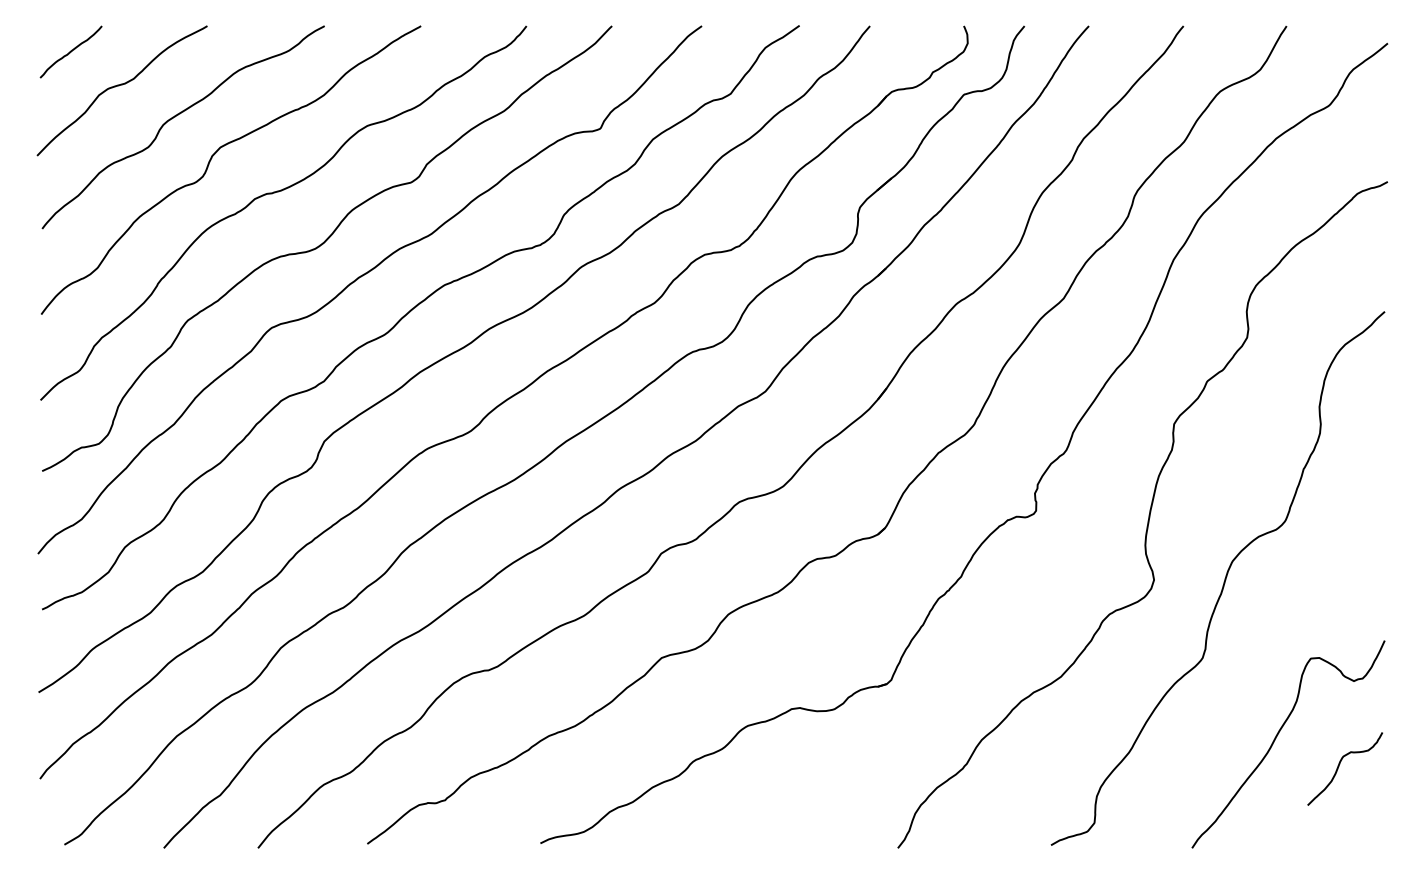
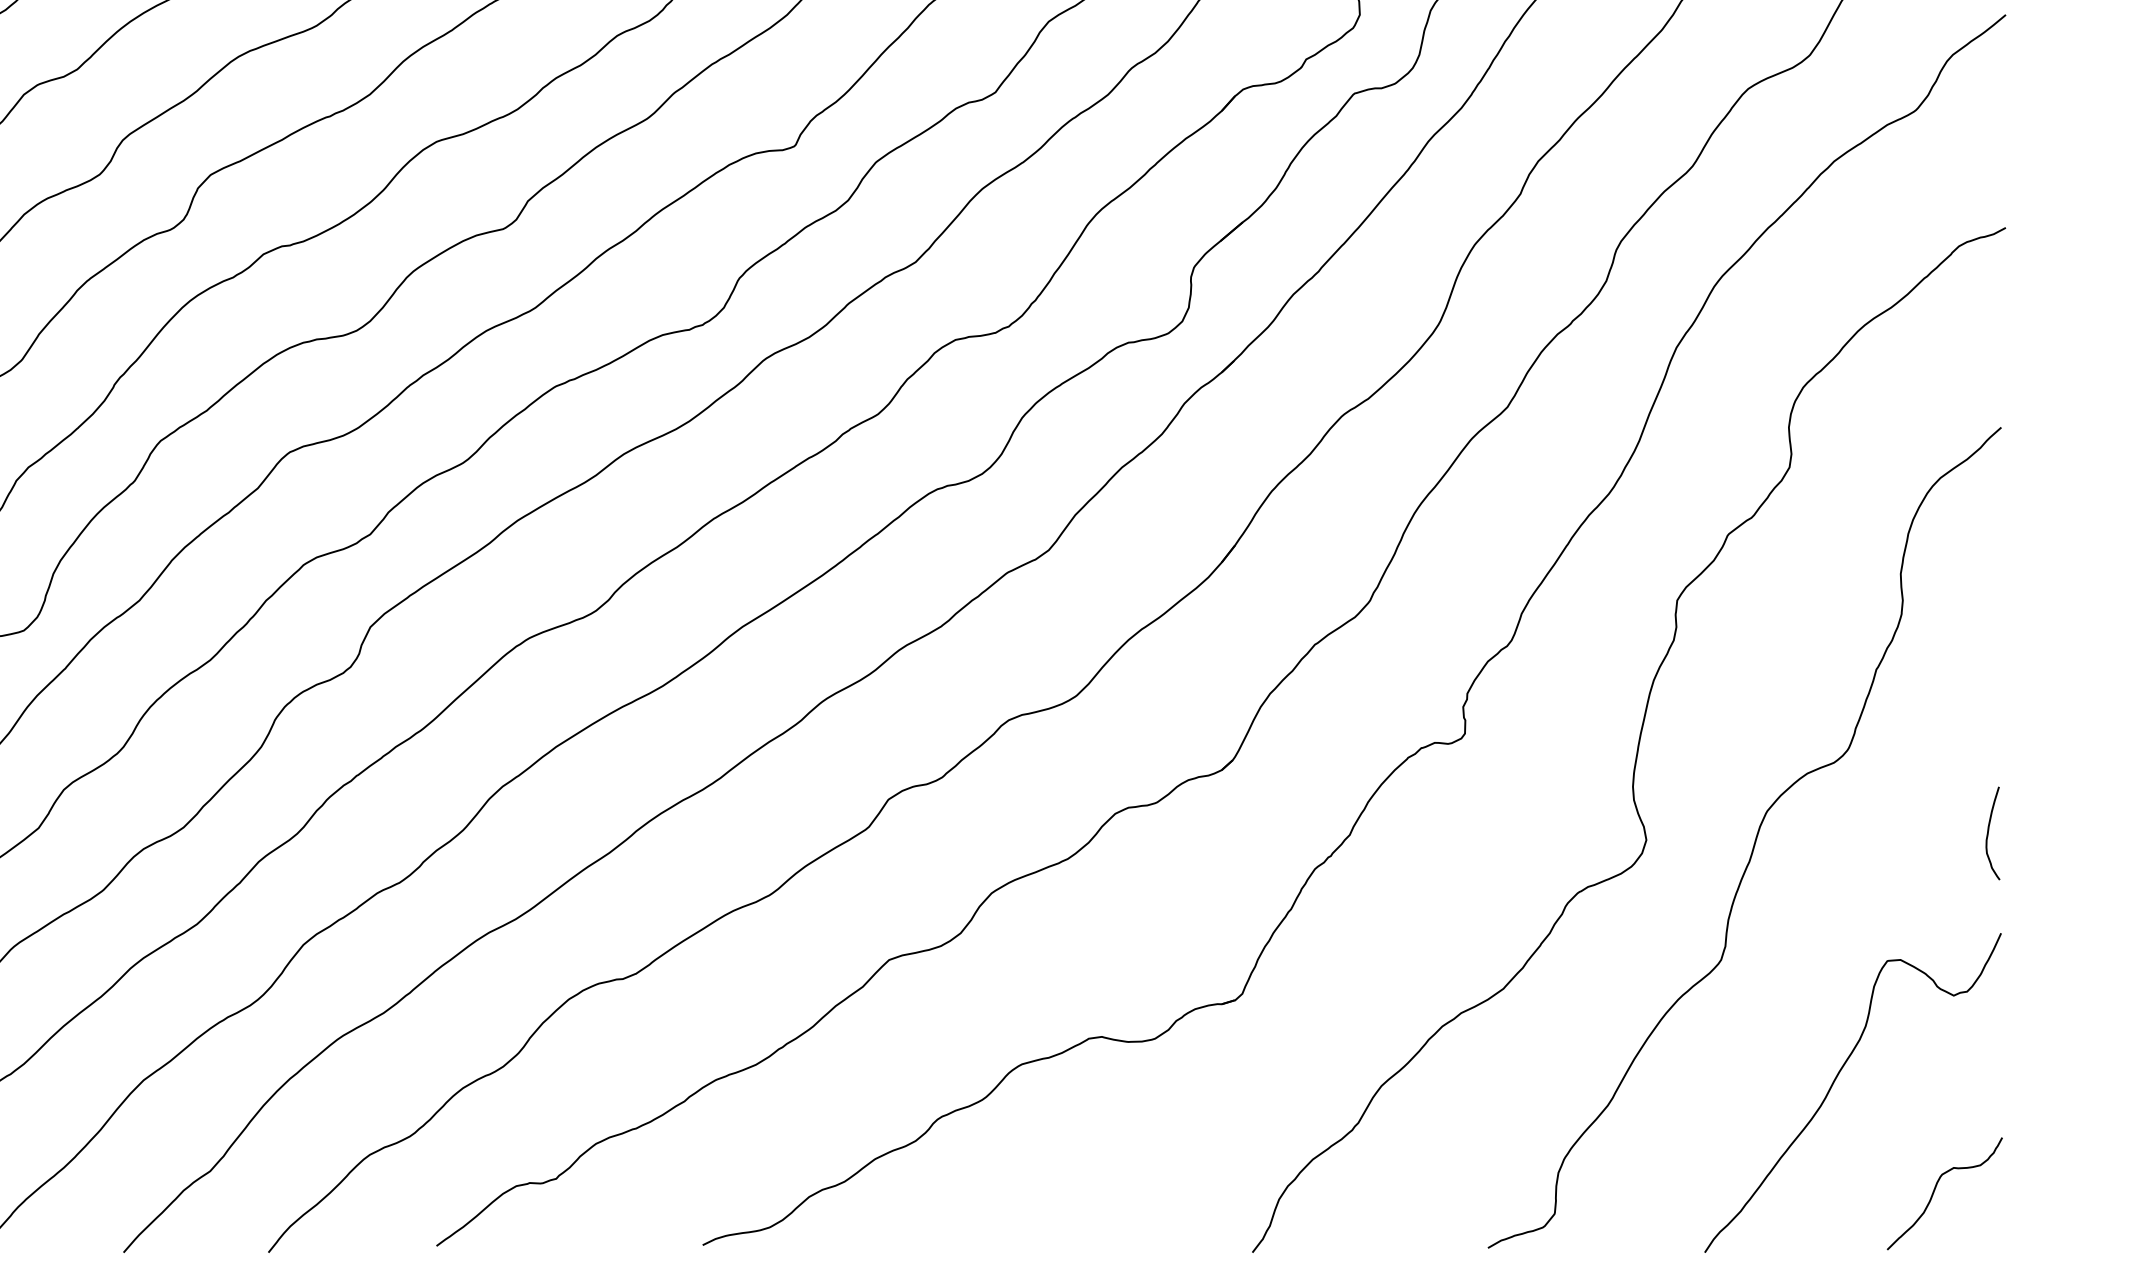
curve: (1377, 575) -> (1989, 833), added
curve: (1339, 766) -> (1936, 1189), moved

